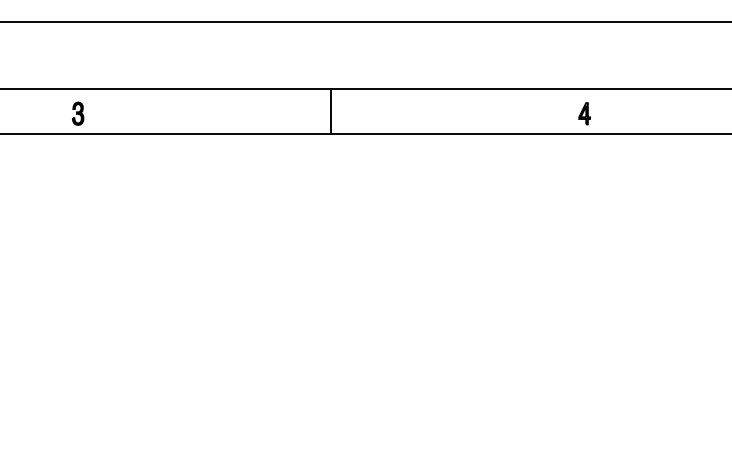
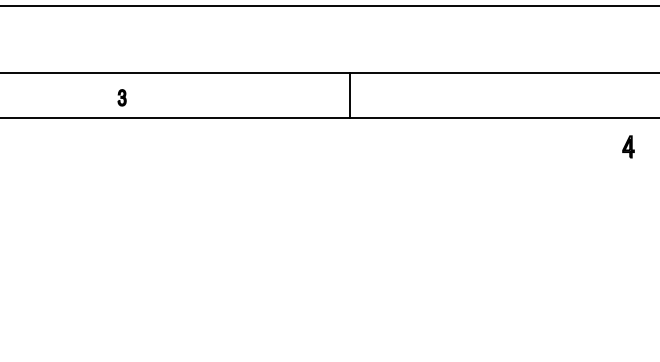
line: (331, 111) -> (350, 95), moved
part: (78, 113) -> (122, 97), size x0.7
part: (584, 113) -> (628, 146), moved

